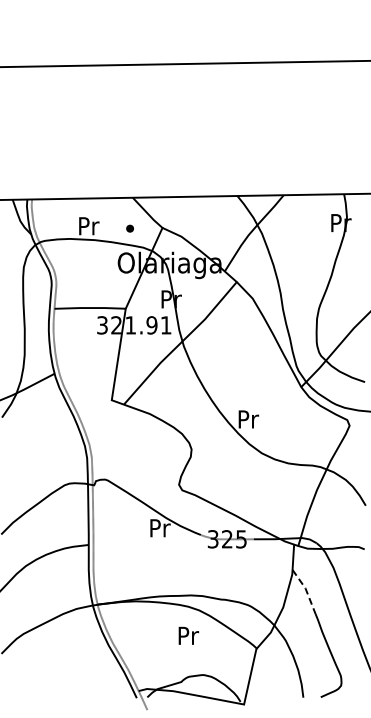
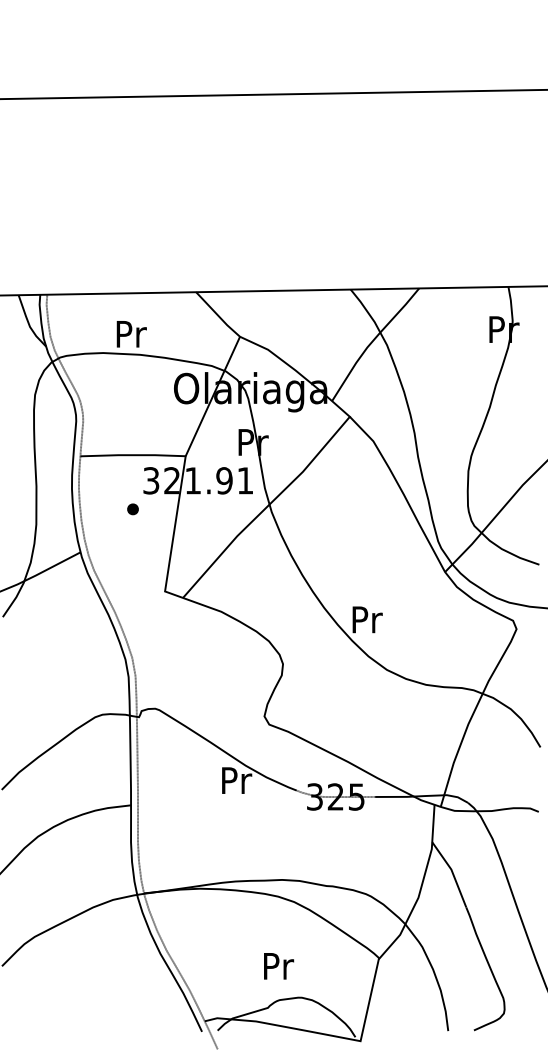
part: (129, 228) -> (132, 509), moved
line: (306, 590) -> (452, 872), dashed -> solid
text: (188, 635) -> (278, 965), moved

